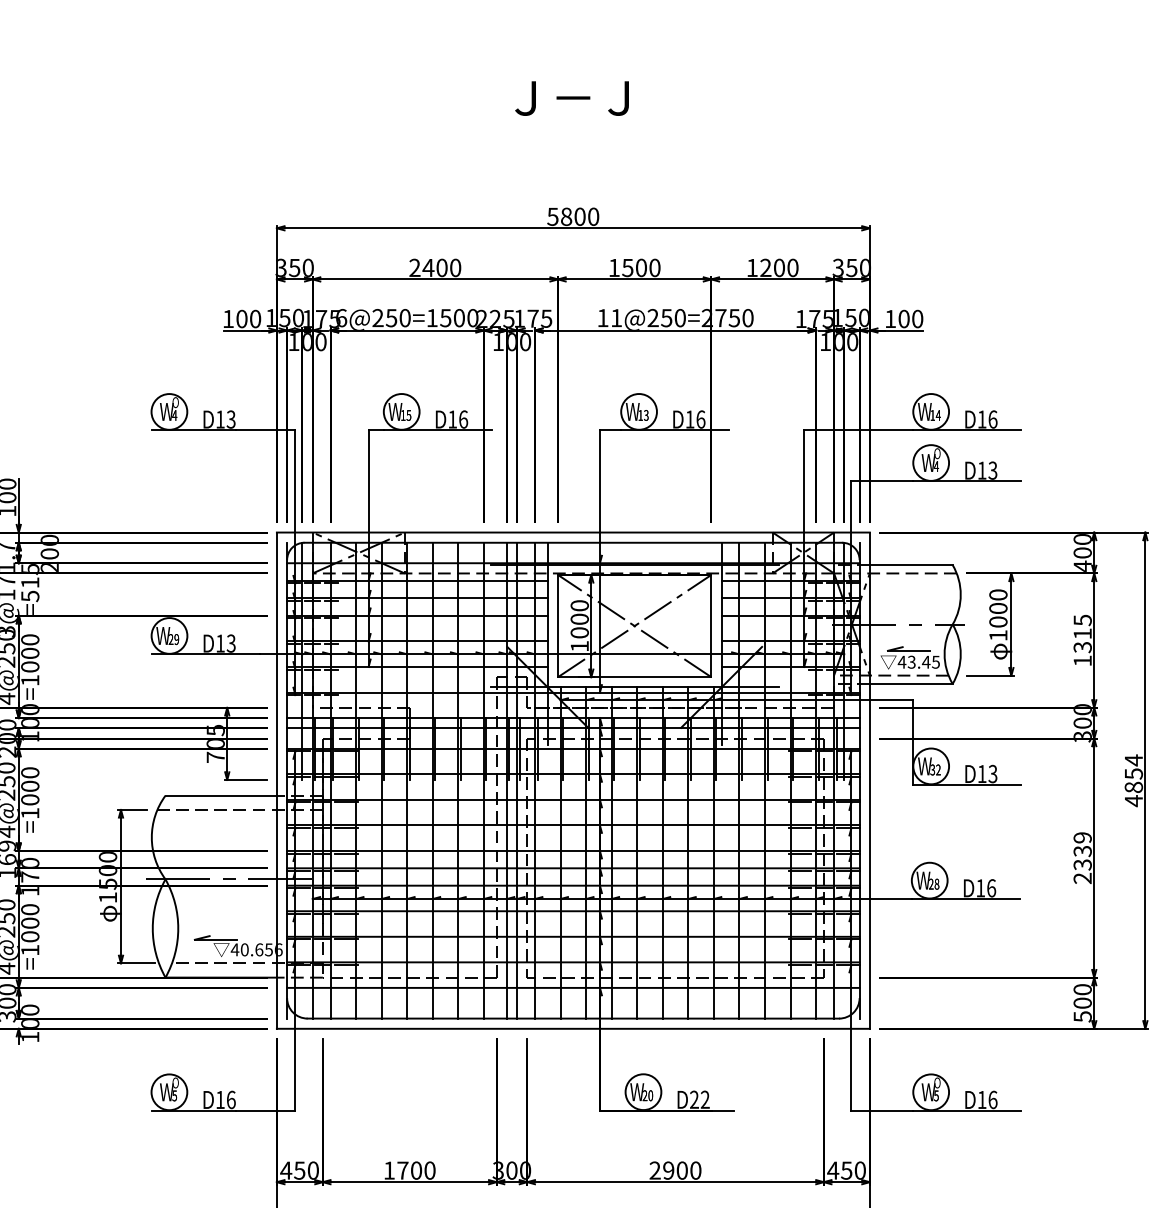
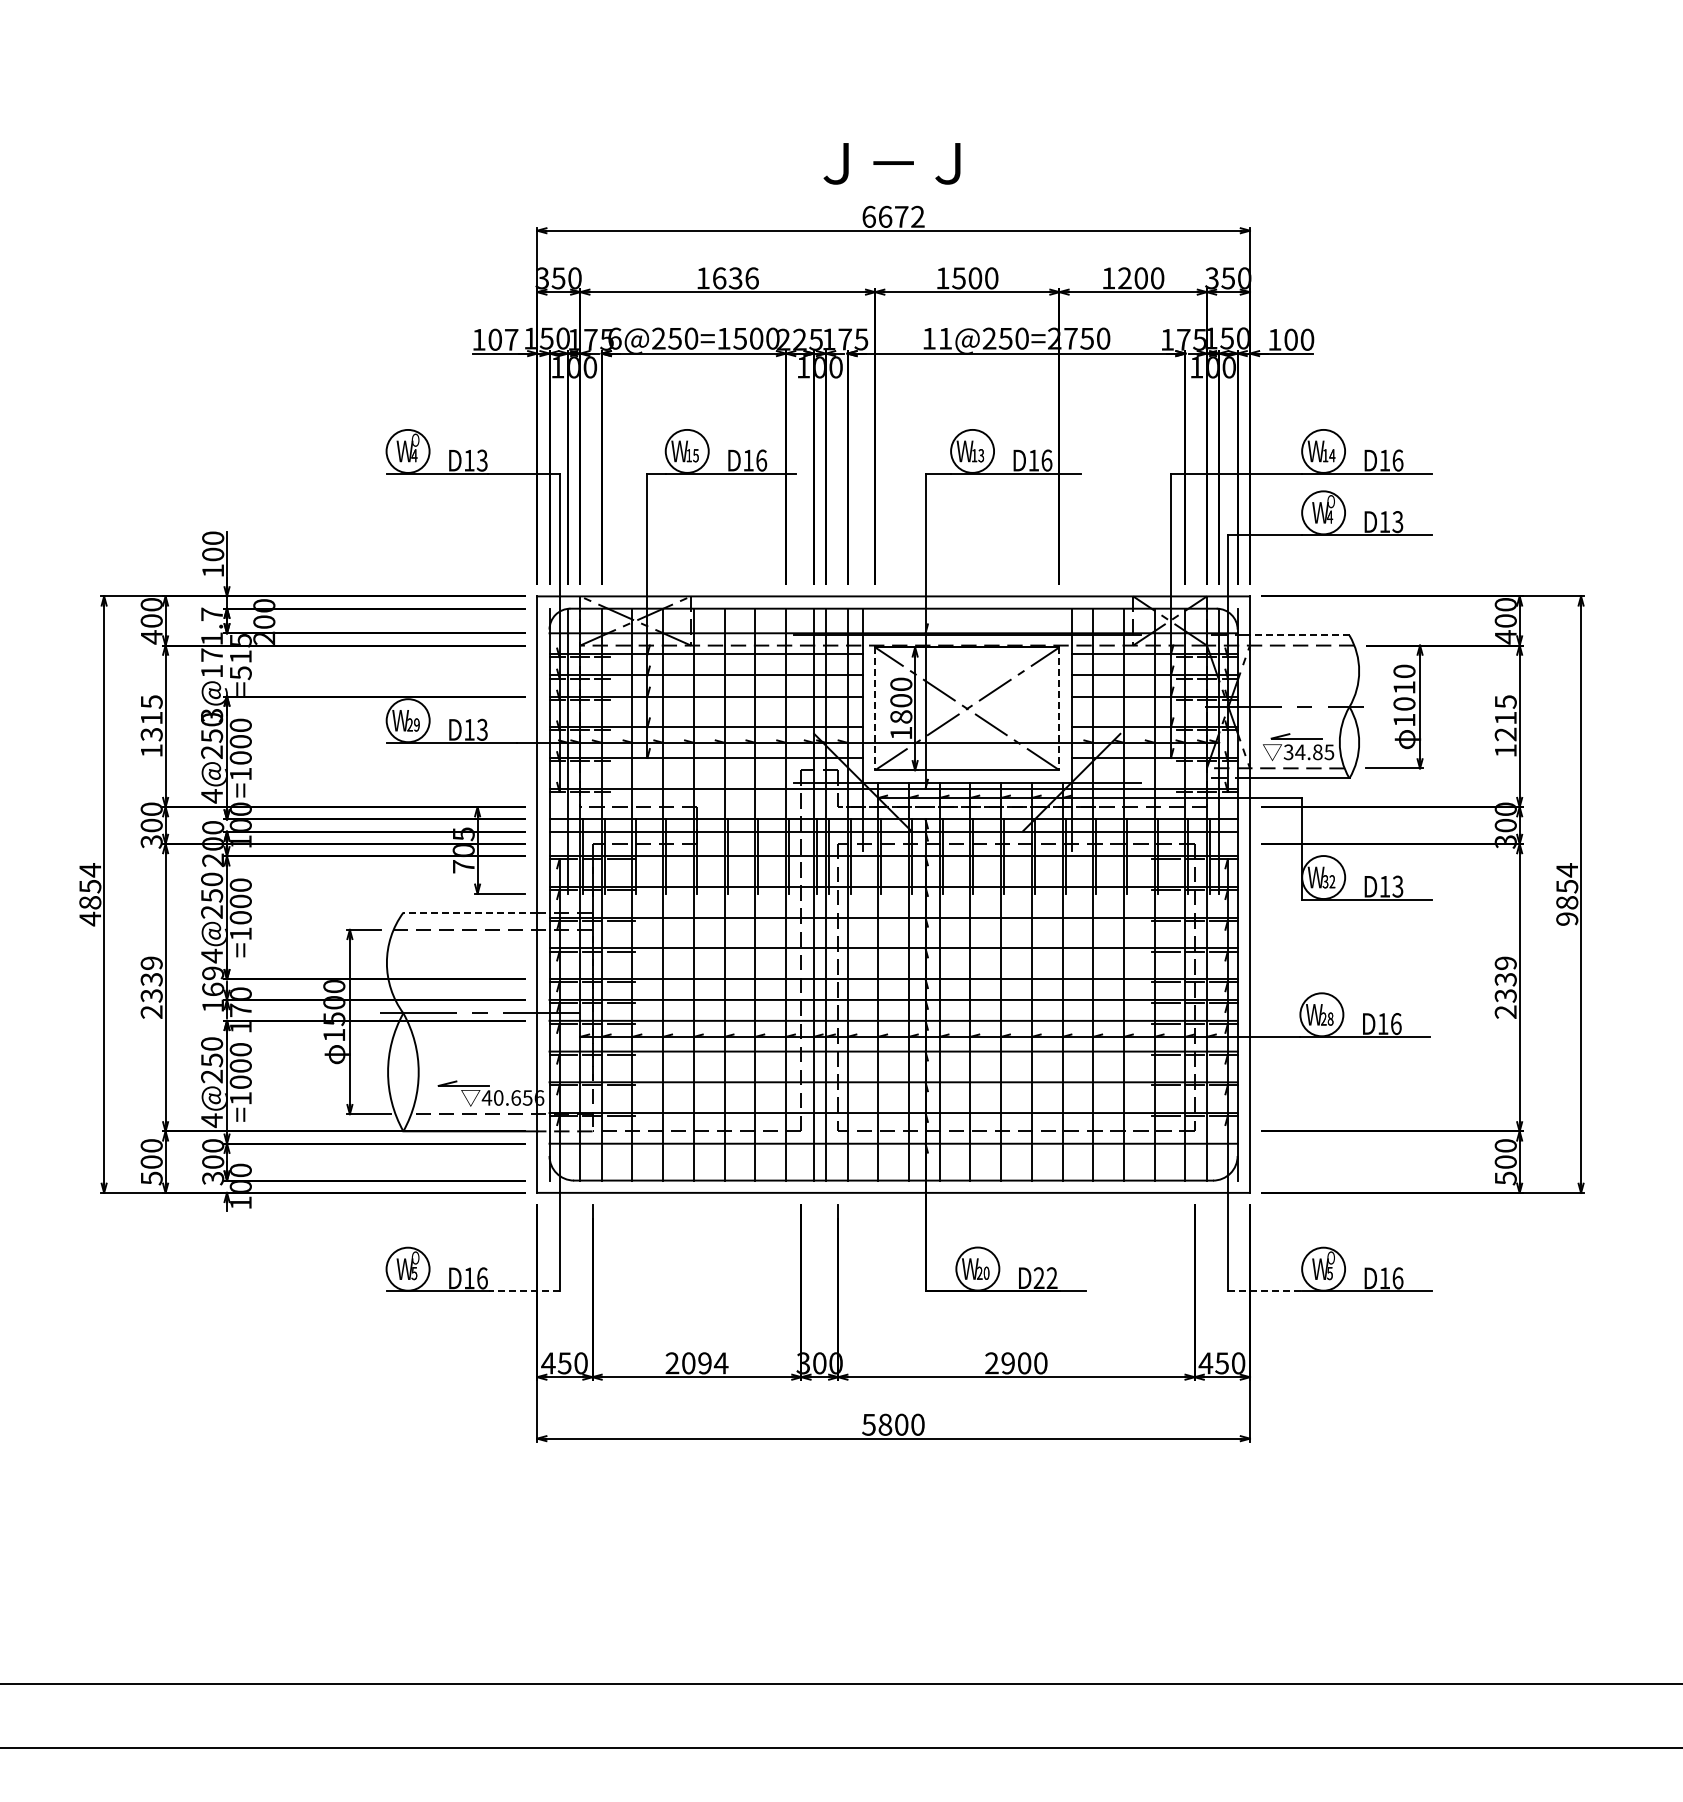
text: (571, 98) -> (891, 163), moved
text: (573, 216) -> (893, 216), 5800 -> 6672
text: (435, 268) -> (727, 278), 2400 -> 1636
text: (255, 318) -> (511, 339), 100 -> 107
line: (911, 565) -> (1299, 635), solid -> dashed
text: (998, 608) -> (1404, 687), 1000 -> 1010
line: (558, 626) -> (875, 709), solid -> dashed
line: (711, 626) -> (1059, 709), solid -> dashed
text: (579, 632) -> (900, 716), 1000 -> 1800
text: (1082, 647) -> (1505, 734), 1315 -> 1215
text: (913, 662) -> (1302, 752), 43.45 -> 34.85
line: (221, 795) -> (470, 912), solid -> dashed
text: (1134, 800) -> (1567, 918), 4854 -> 9854
line: (265, 1110) -> (523, 1291), solid -> dashed
line: (882, 1110) -> (1265, 1291), solid -> dashed
text: (409, 1170) -> (696, 1363), 1700 -> 2094

